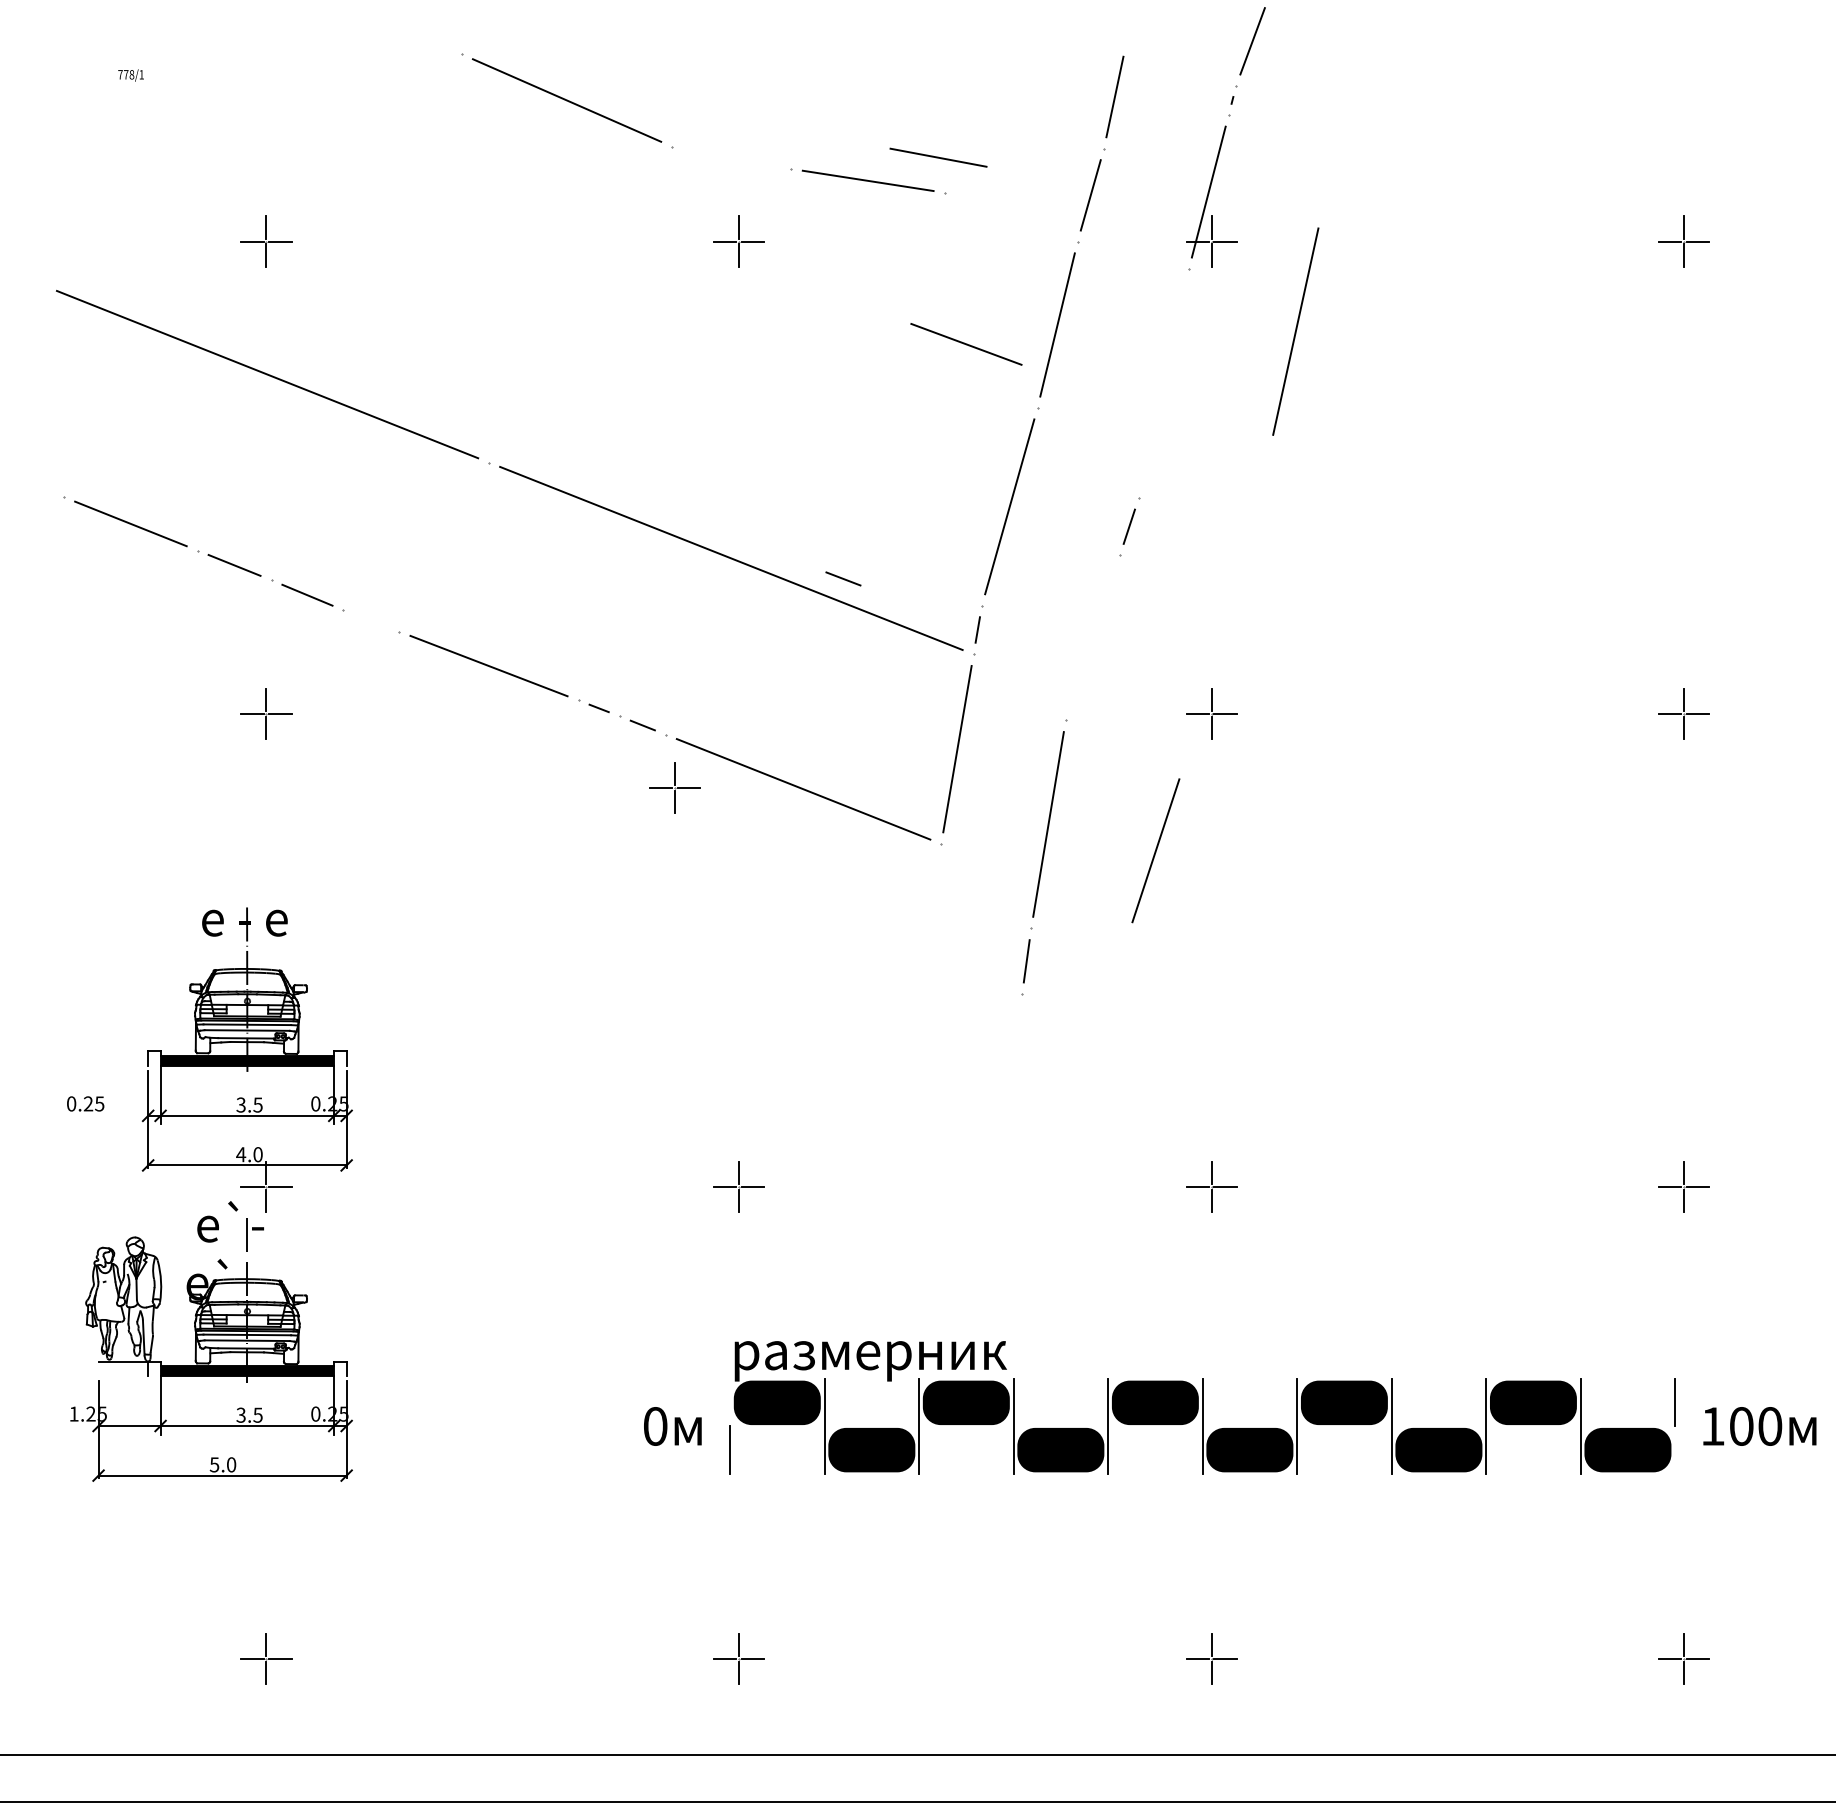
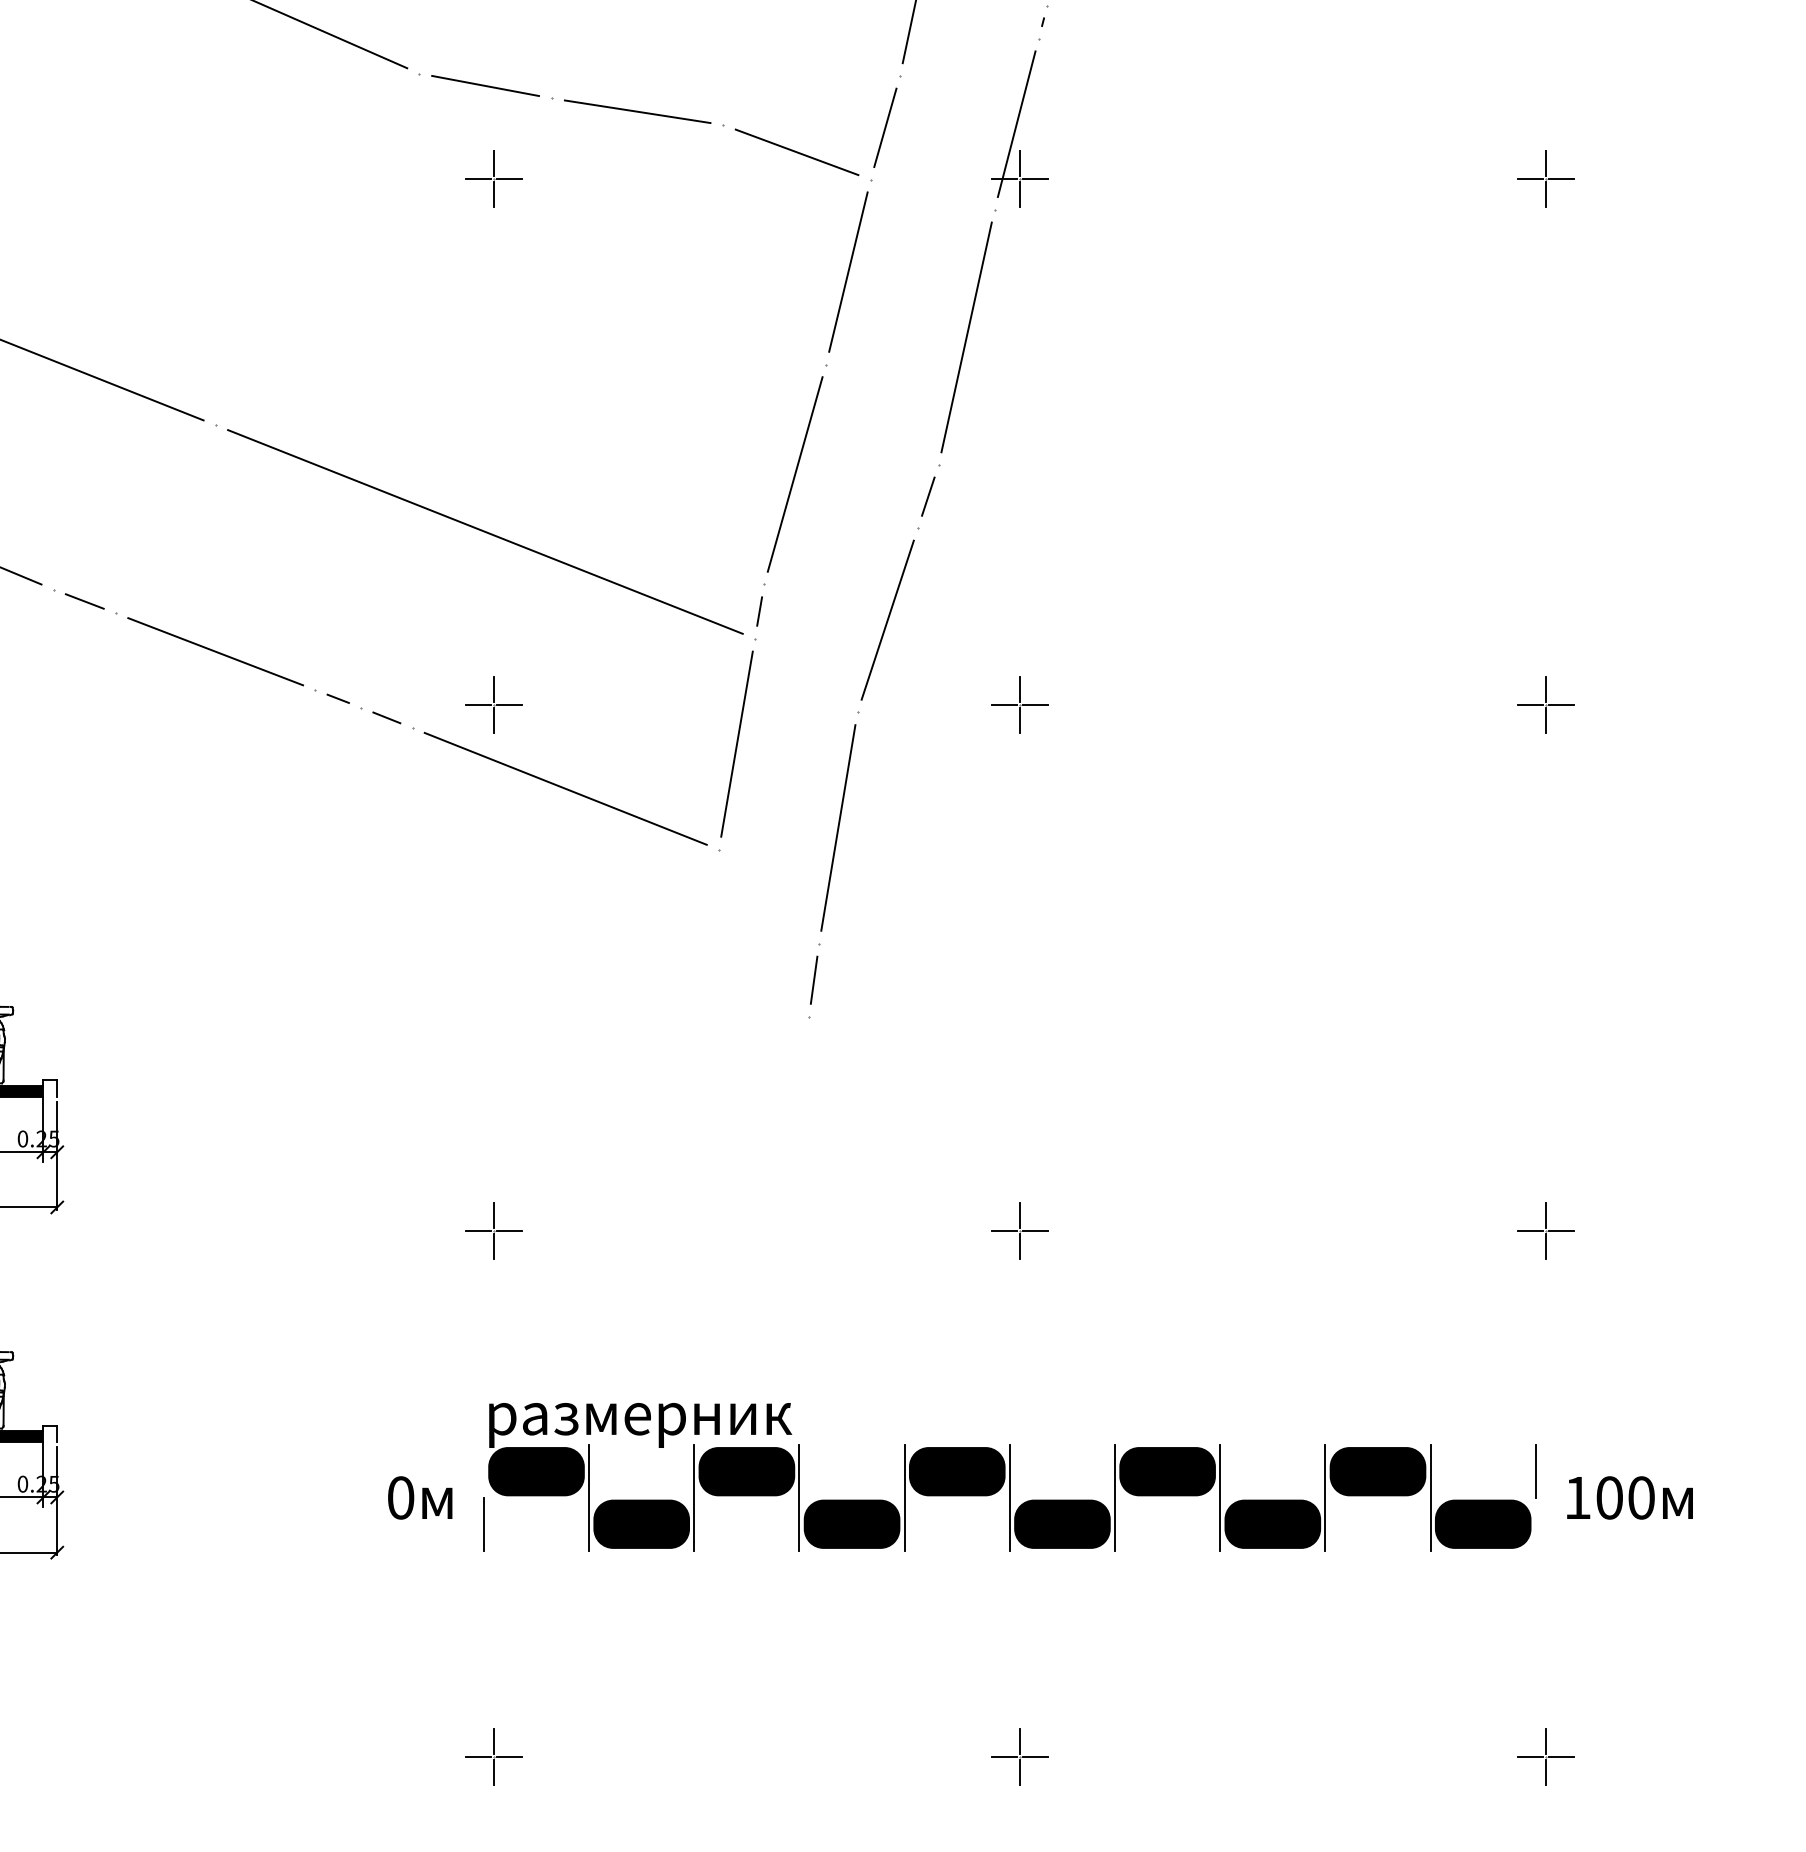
line: (938, 157) -> (485, 85), moved
line: (1295, 331) -> (966, 337), moved
line: (966, 344) -> (797, 152), moved
line: (843, 578) -> (84, 600), moved
part: (674, 787) -> (493, 704), moved
line: (1155, 850) -> (887, 619), moved

